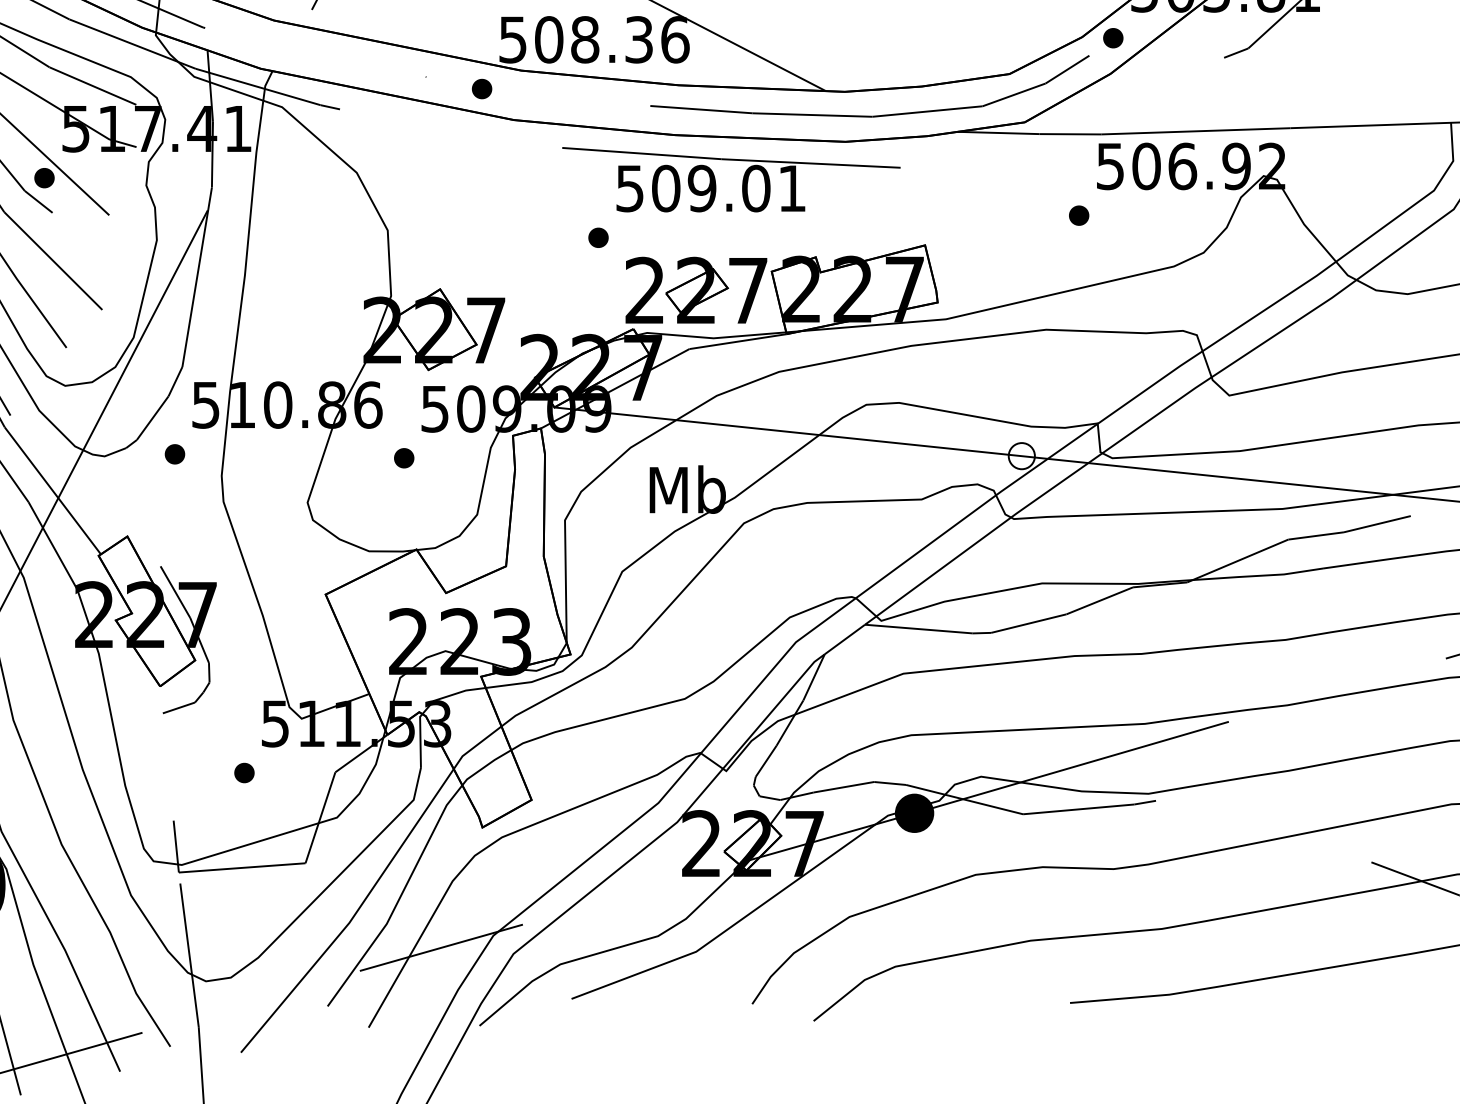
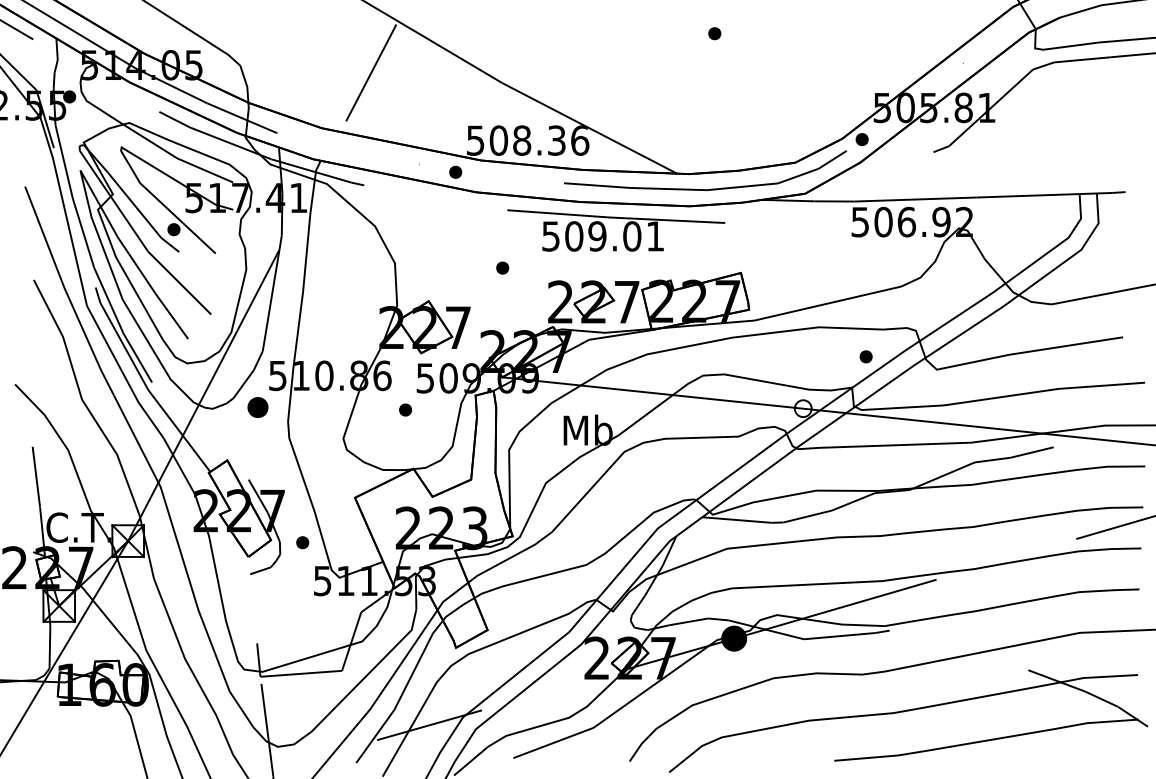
part: (1078, 215) -> (865, 356), moved
part: (598, 236) -> (502, 267), moved
part: (174, 454) -> (257, 407), size x1.6
part: (244, 772) -> (302, 542), moved

